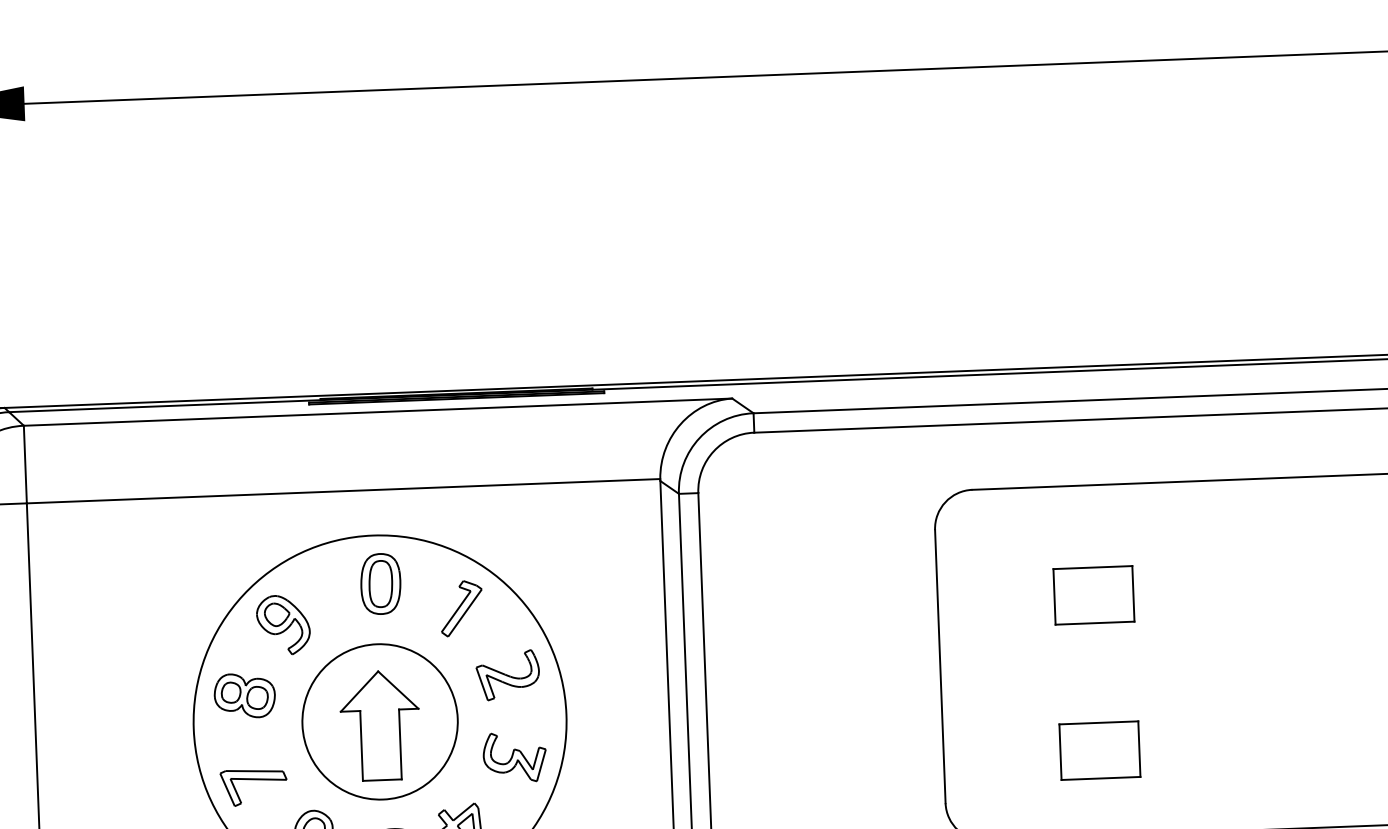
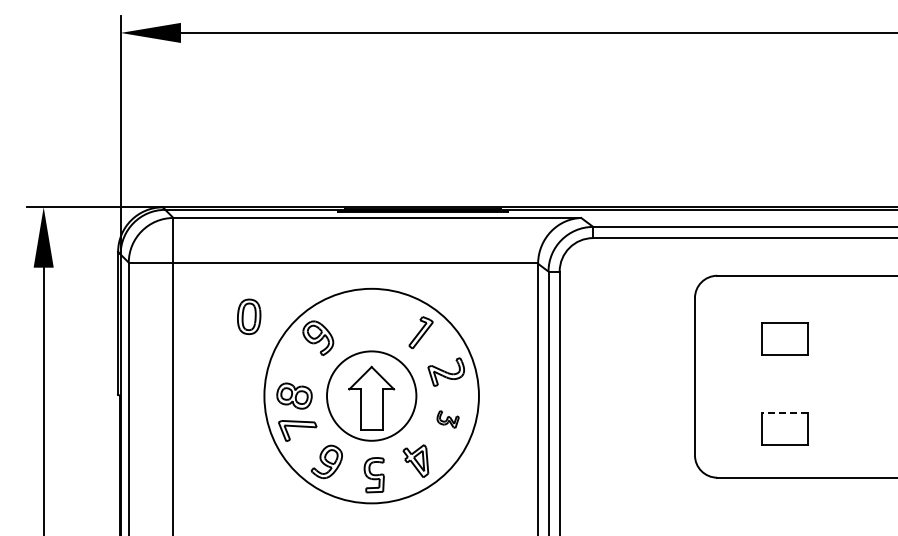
part: (381, 583) -> (249, 316), moved
part: (244, 694) -> (294, 395), moved
line: (1098, 722) -> (784, 412), solid -> dashed
part: (513, 757) -> (447, 419), size x0.6

